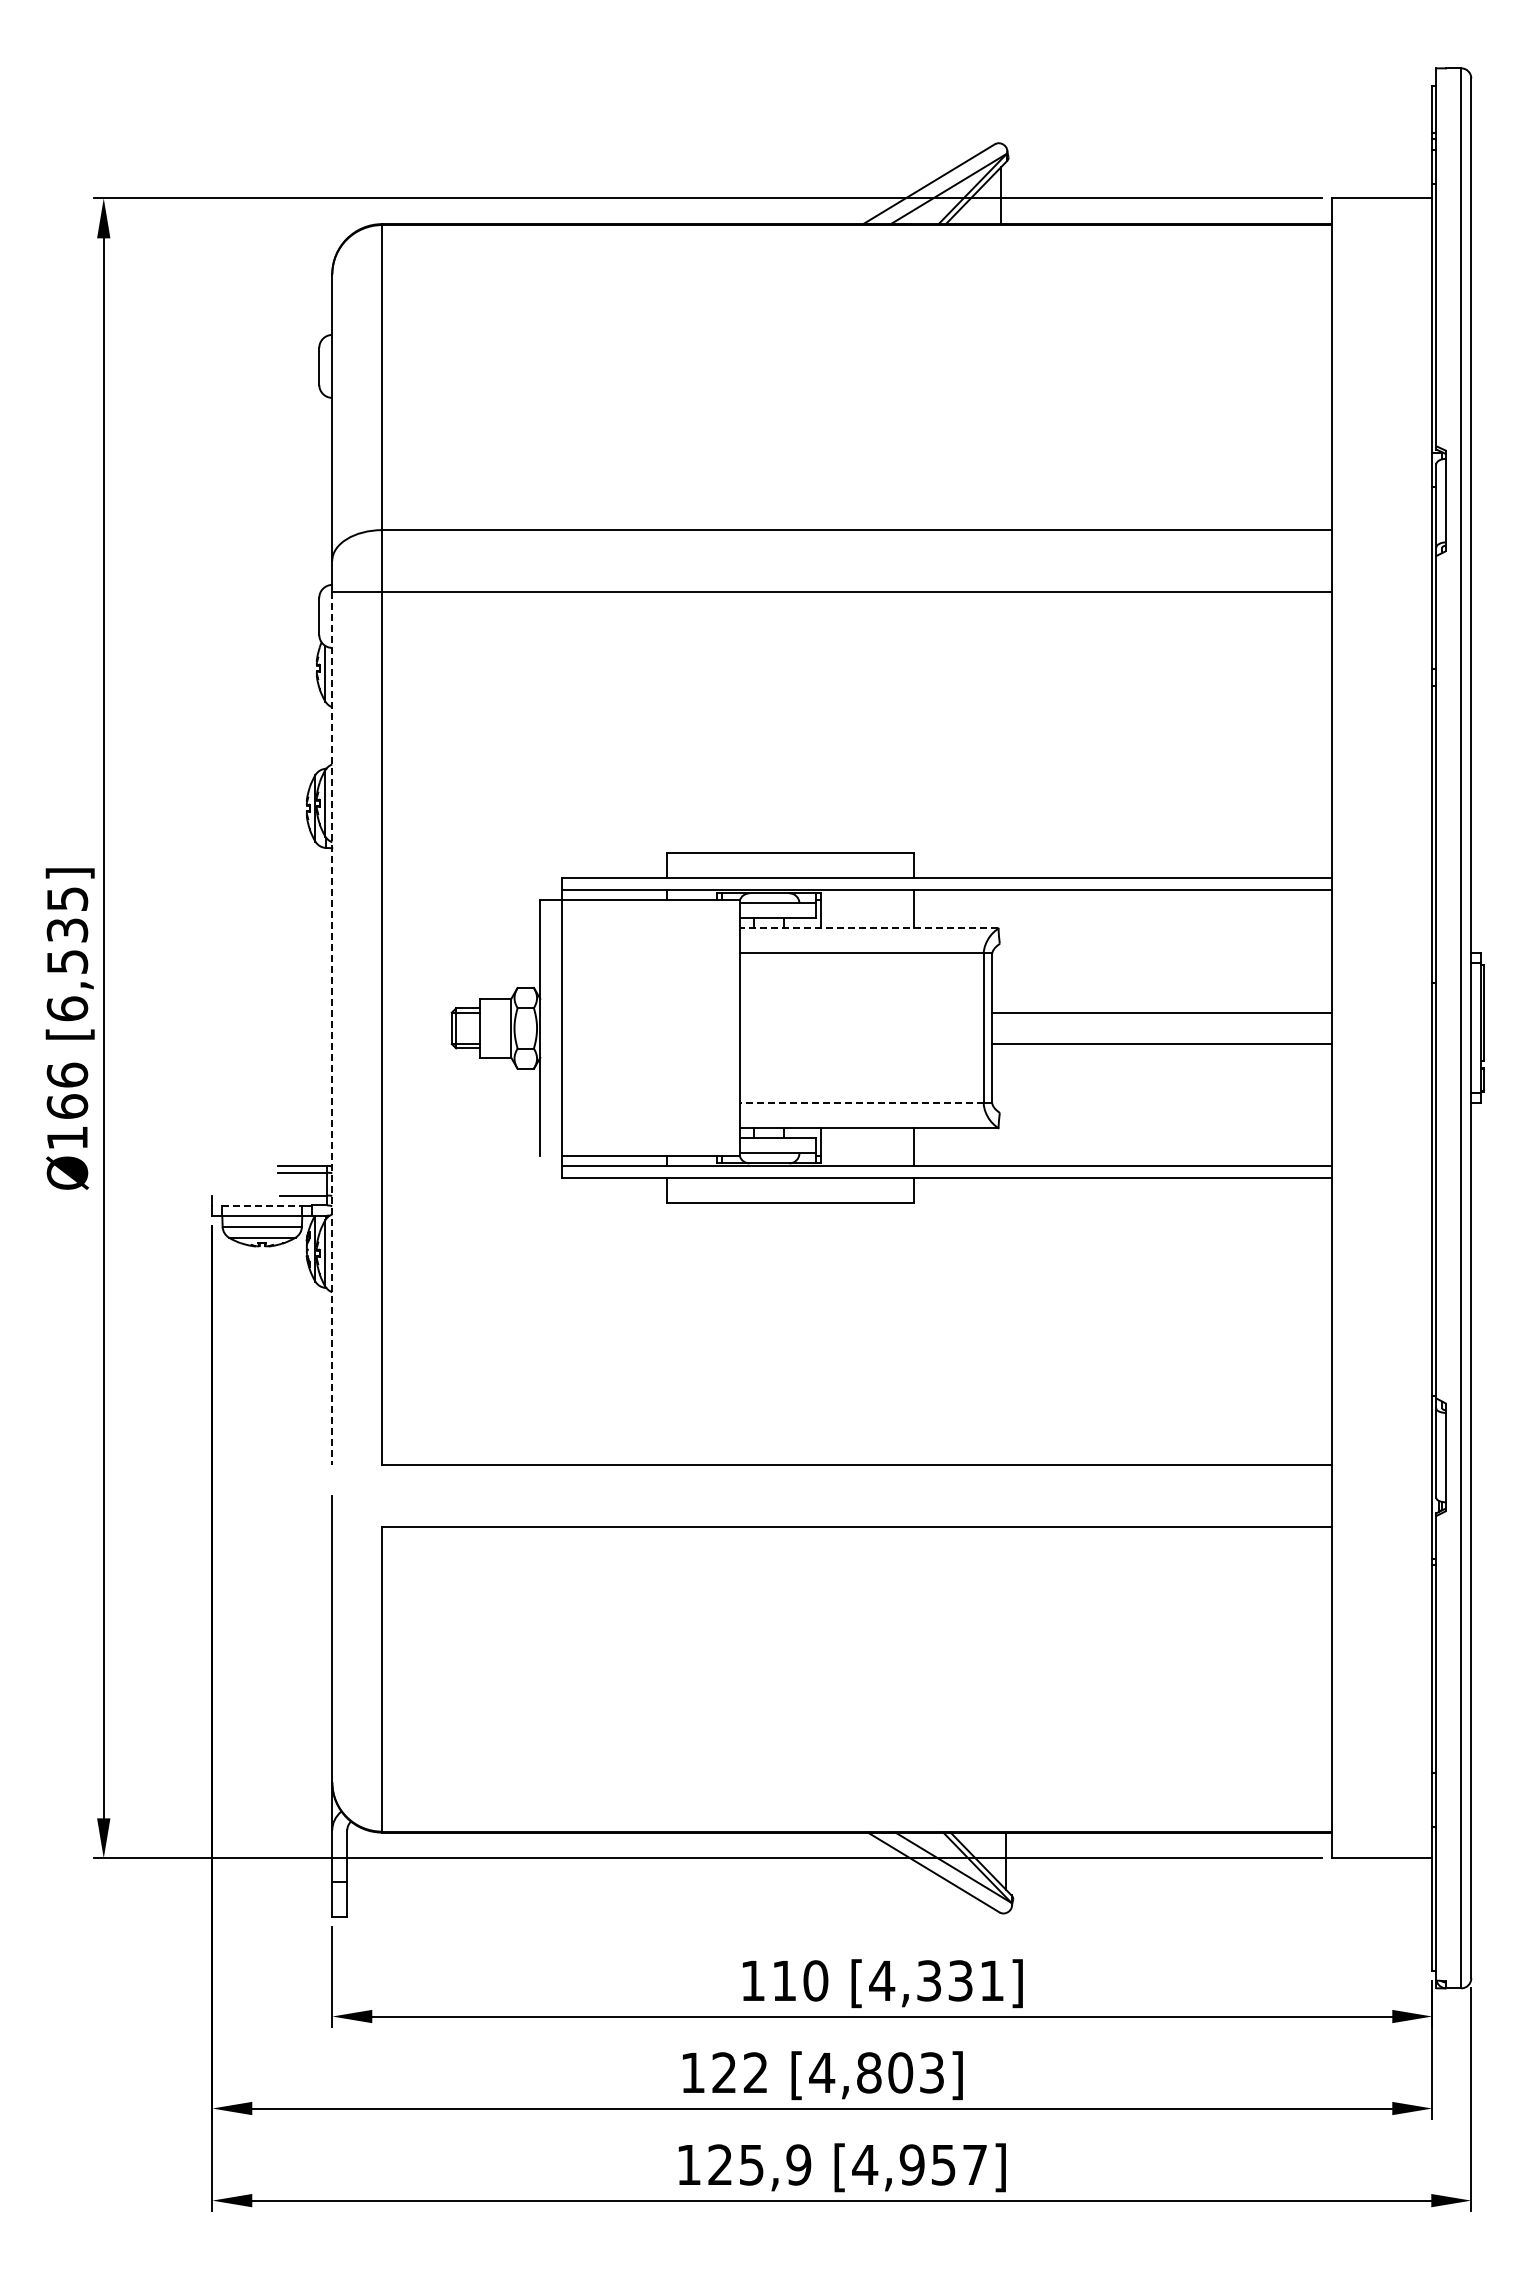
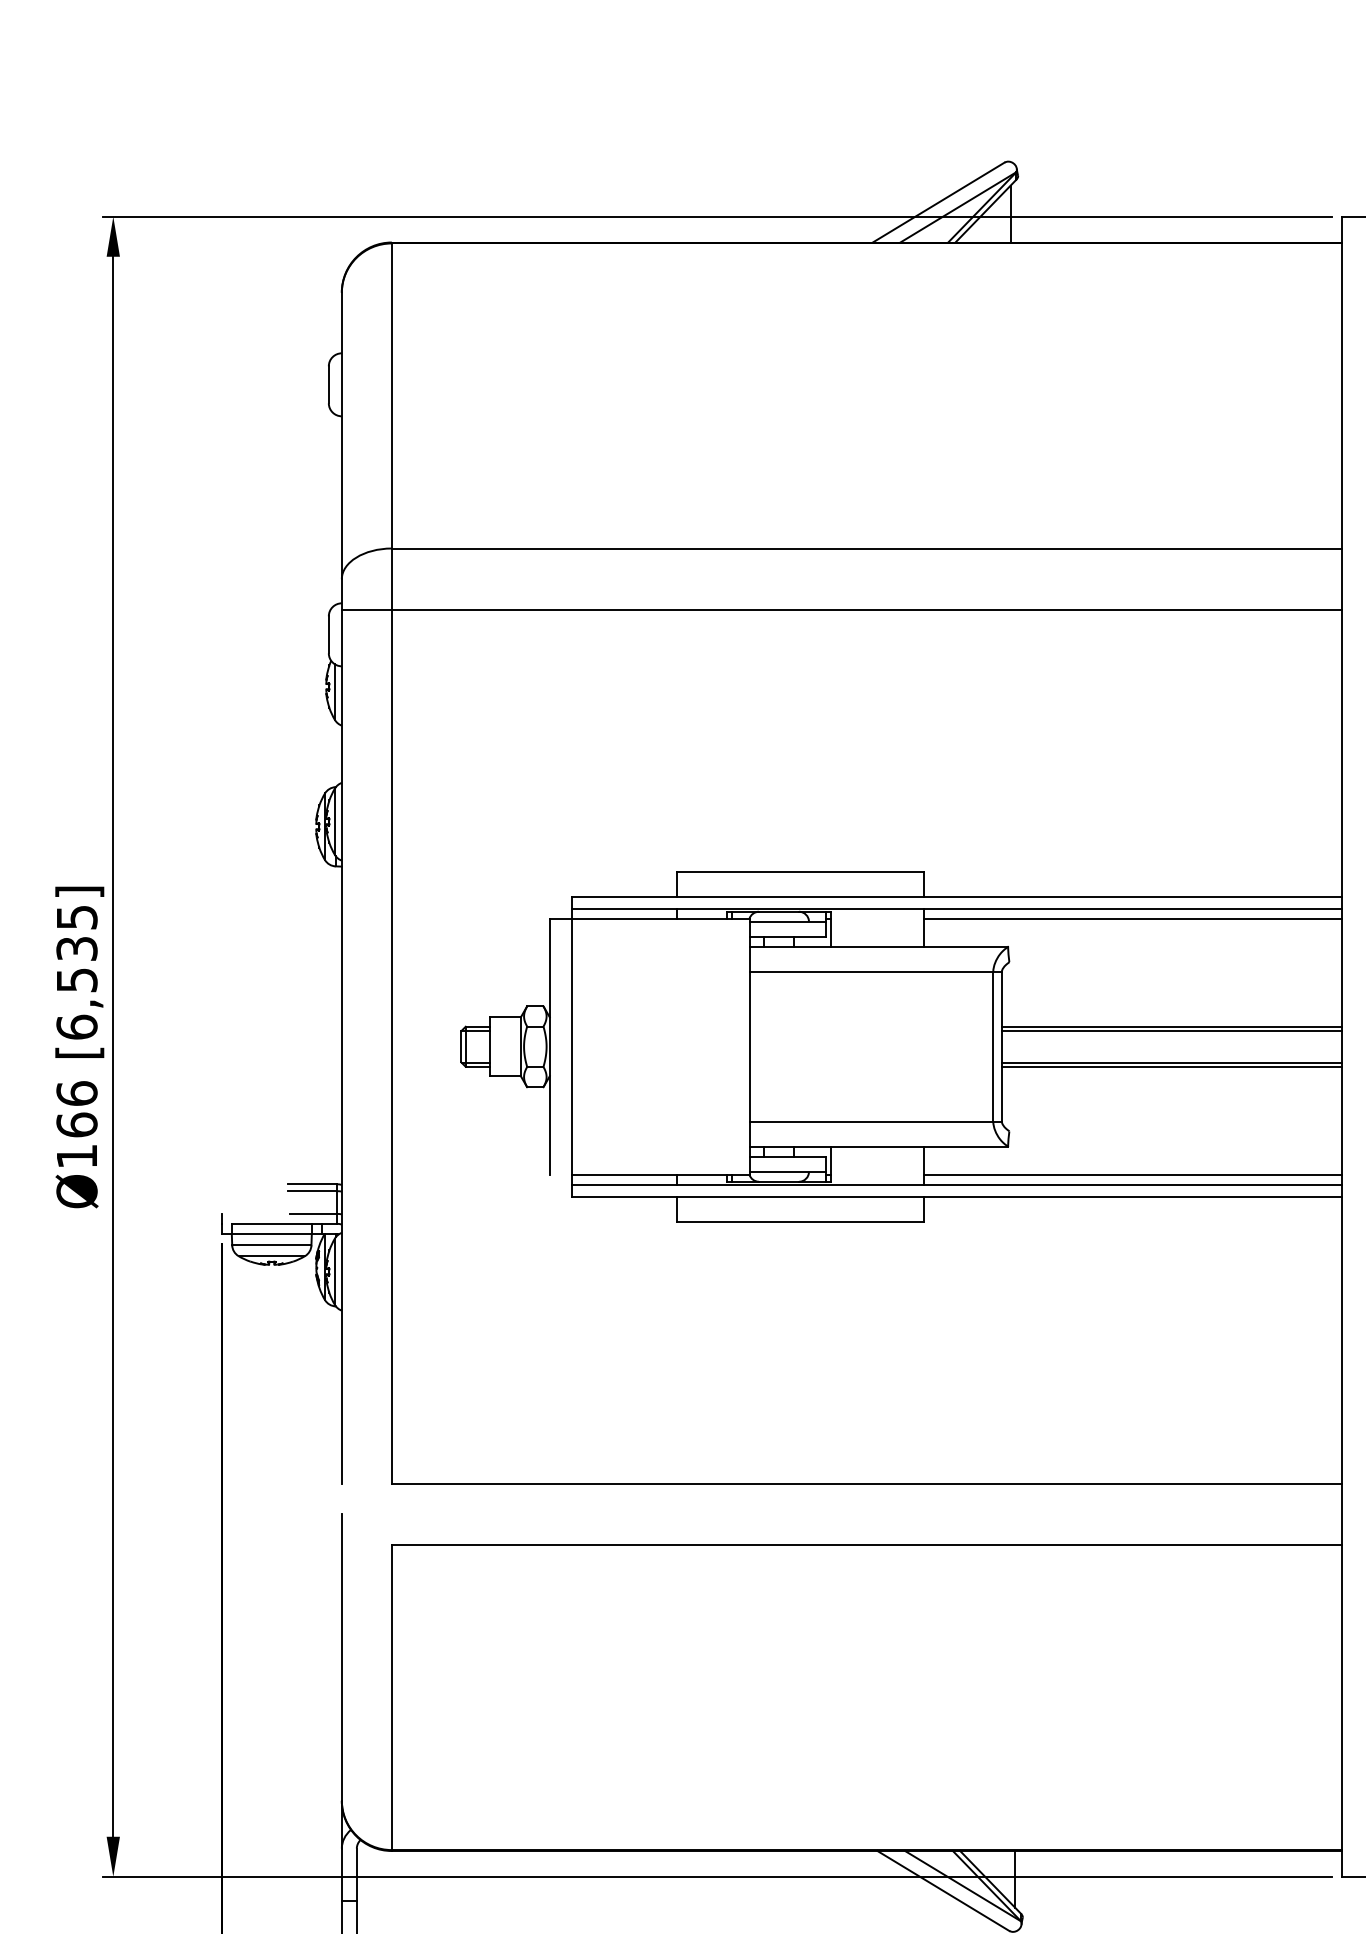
line: (1123, 900) -> (1133, 918), added
line: (869, 928) -> (879, 946), dashed -> solid
line: (1162, 1008) -> (1172, 1026), added
line: (332, 1028) -> (342, 1046), dashed -> solid
line: (1162, 1048) -> (1172, 1066), added
line: (862, 1103) -> (872, 1121), dashed -> solid
line: (1123, 1156) -> (1133, 1174), added
line: (262, 1205) -> (272, 1223), dashed -> solid

